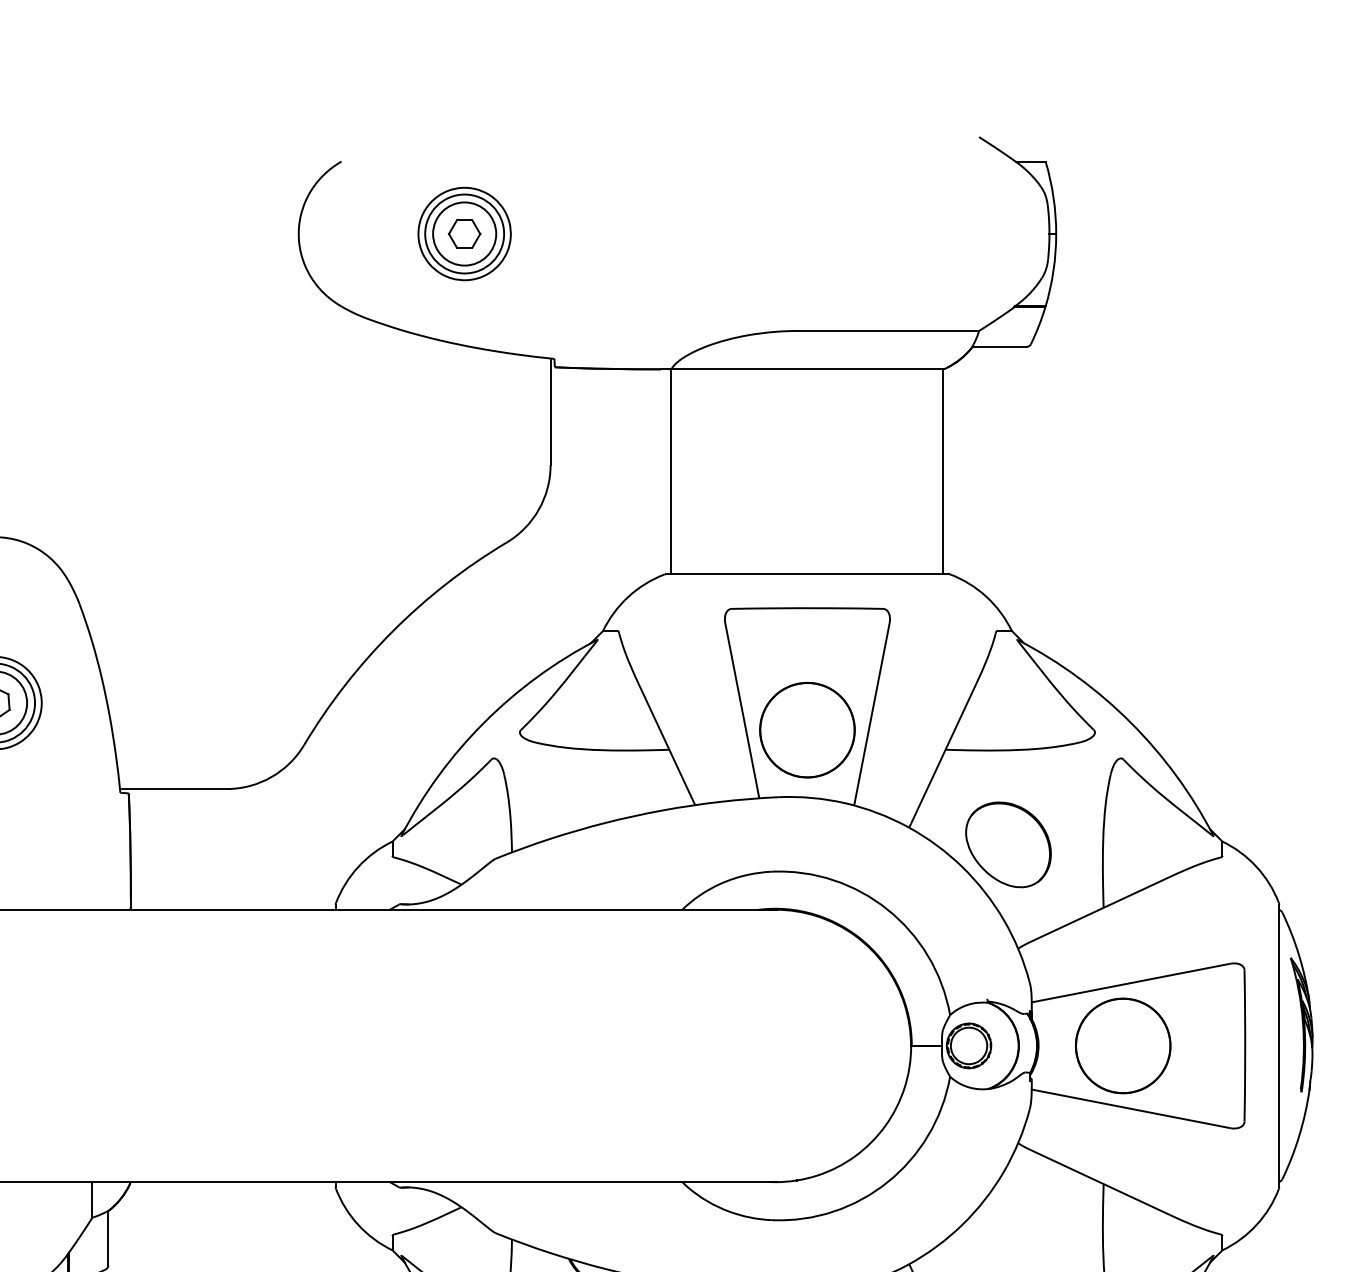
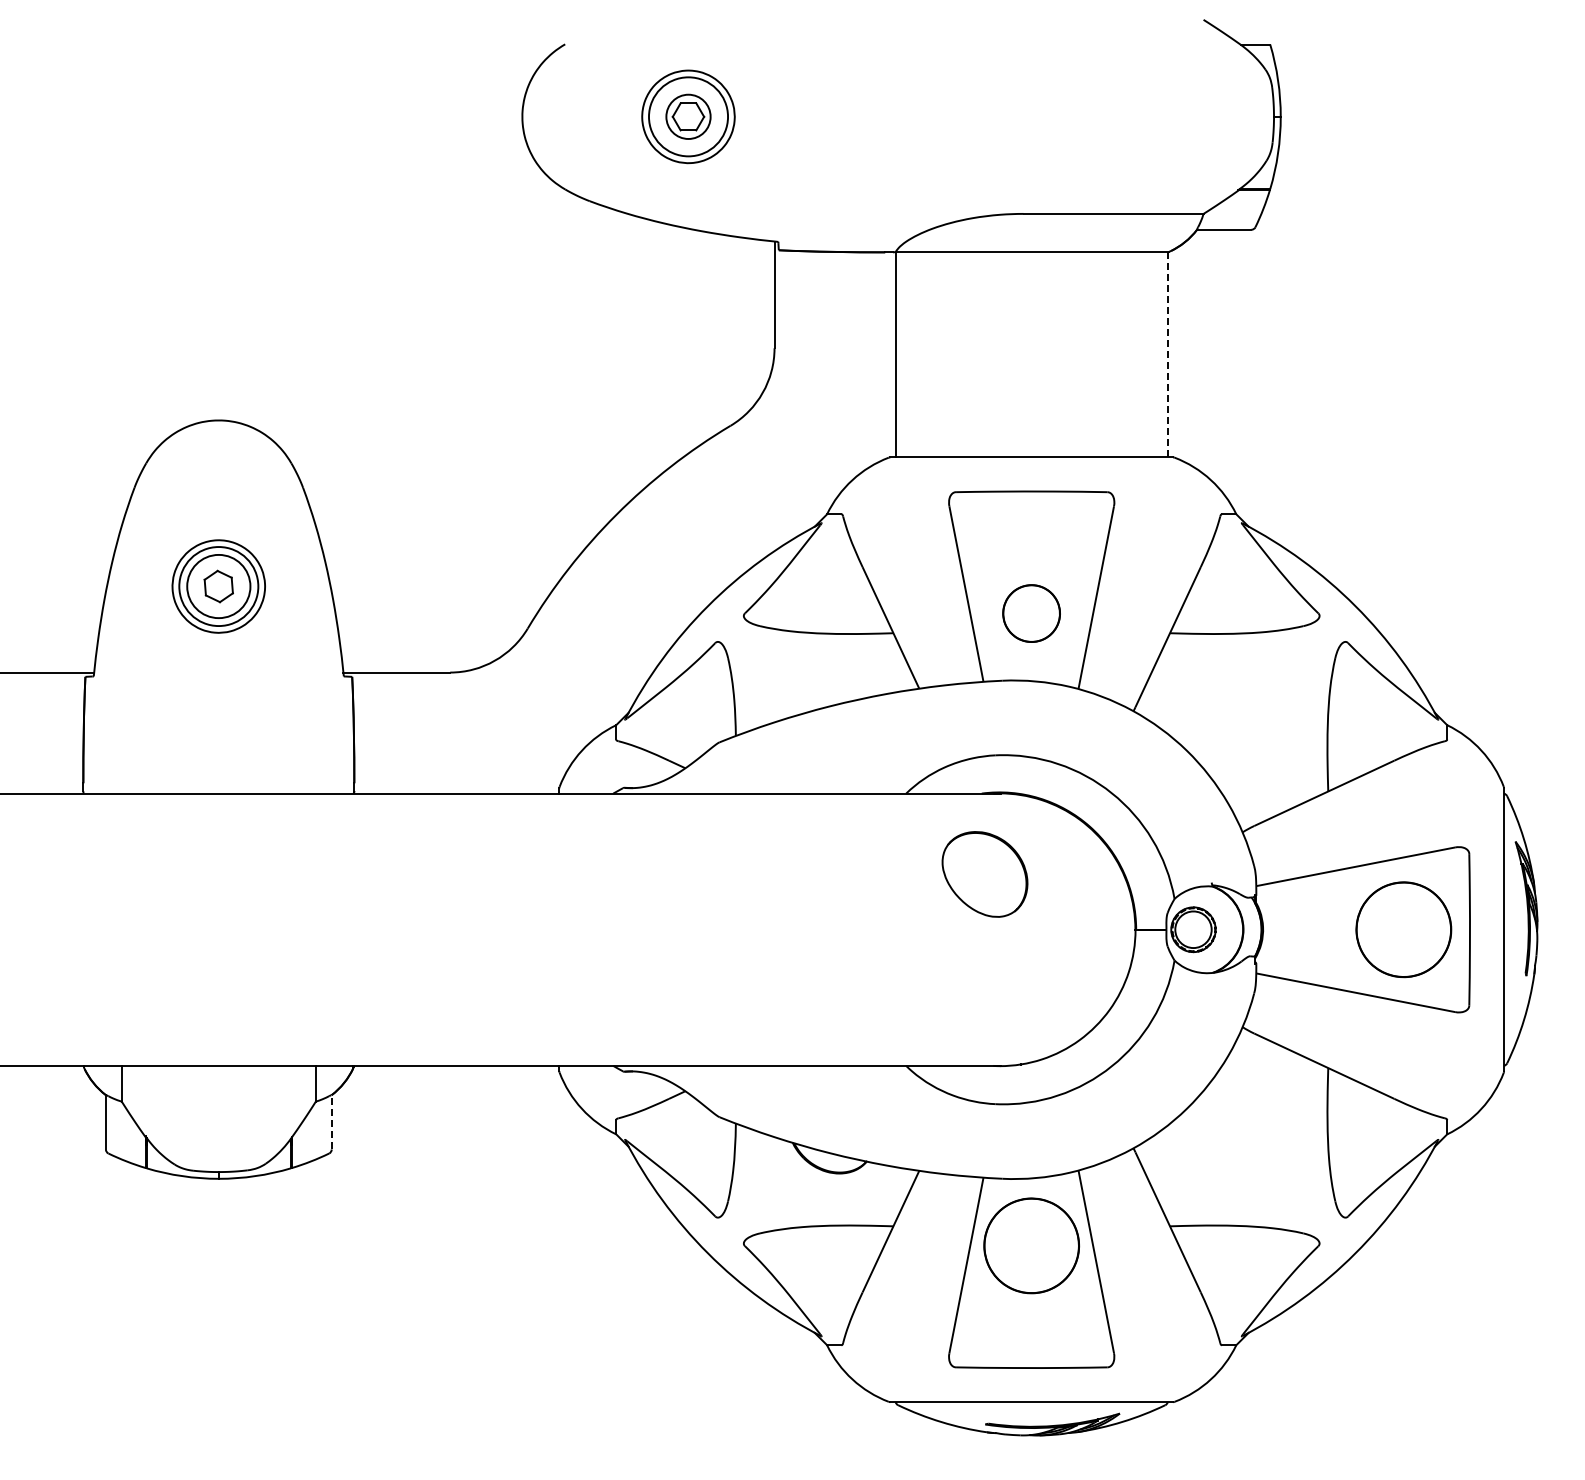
circle: (464, 233) -> (688, 116), size x0.7
line: (943, 471) -> (1167, 354), solid -> dashed
part: (807, 730) -> (1031, 613), size x0.6
part: (1008, 844) -> (984, 874), moved
part: (1122, 1045) -> (1403, 929), moved
line: (108, 1237) -> (331, 1121), solid -> dashed

